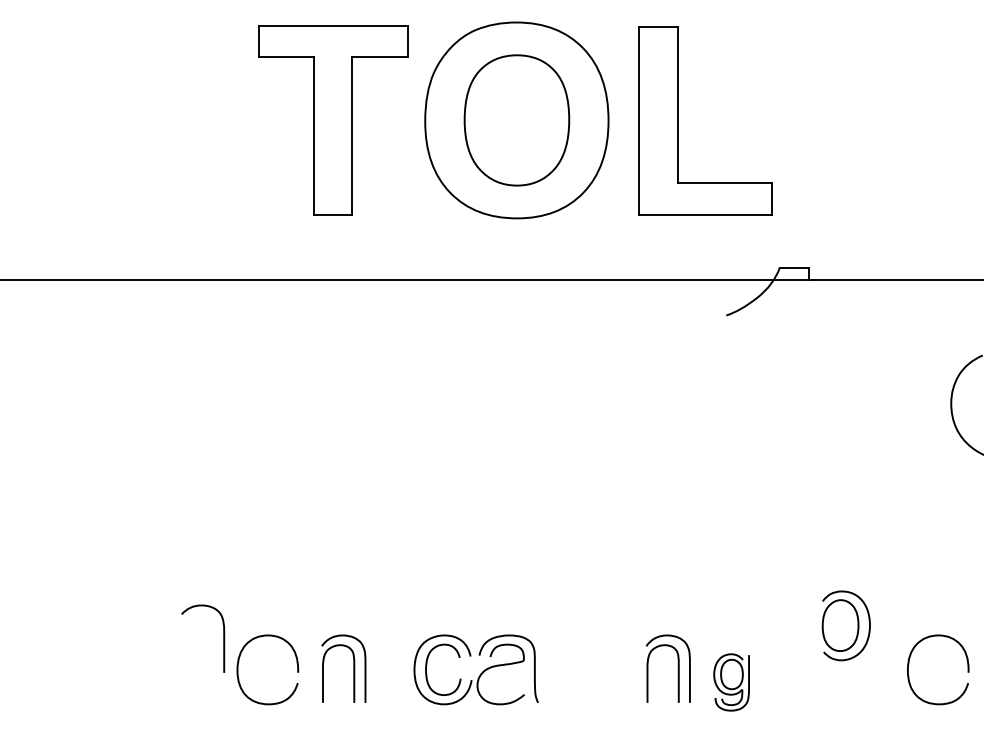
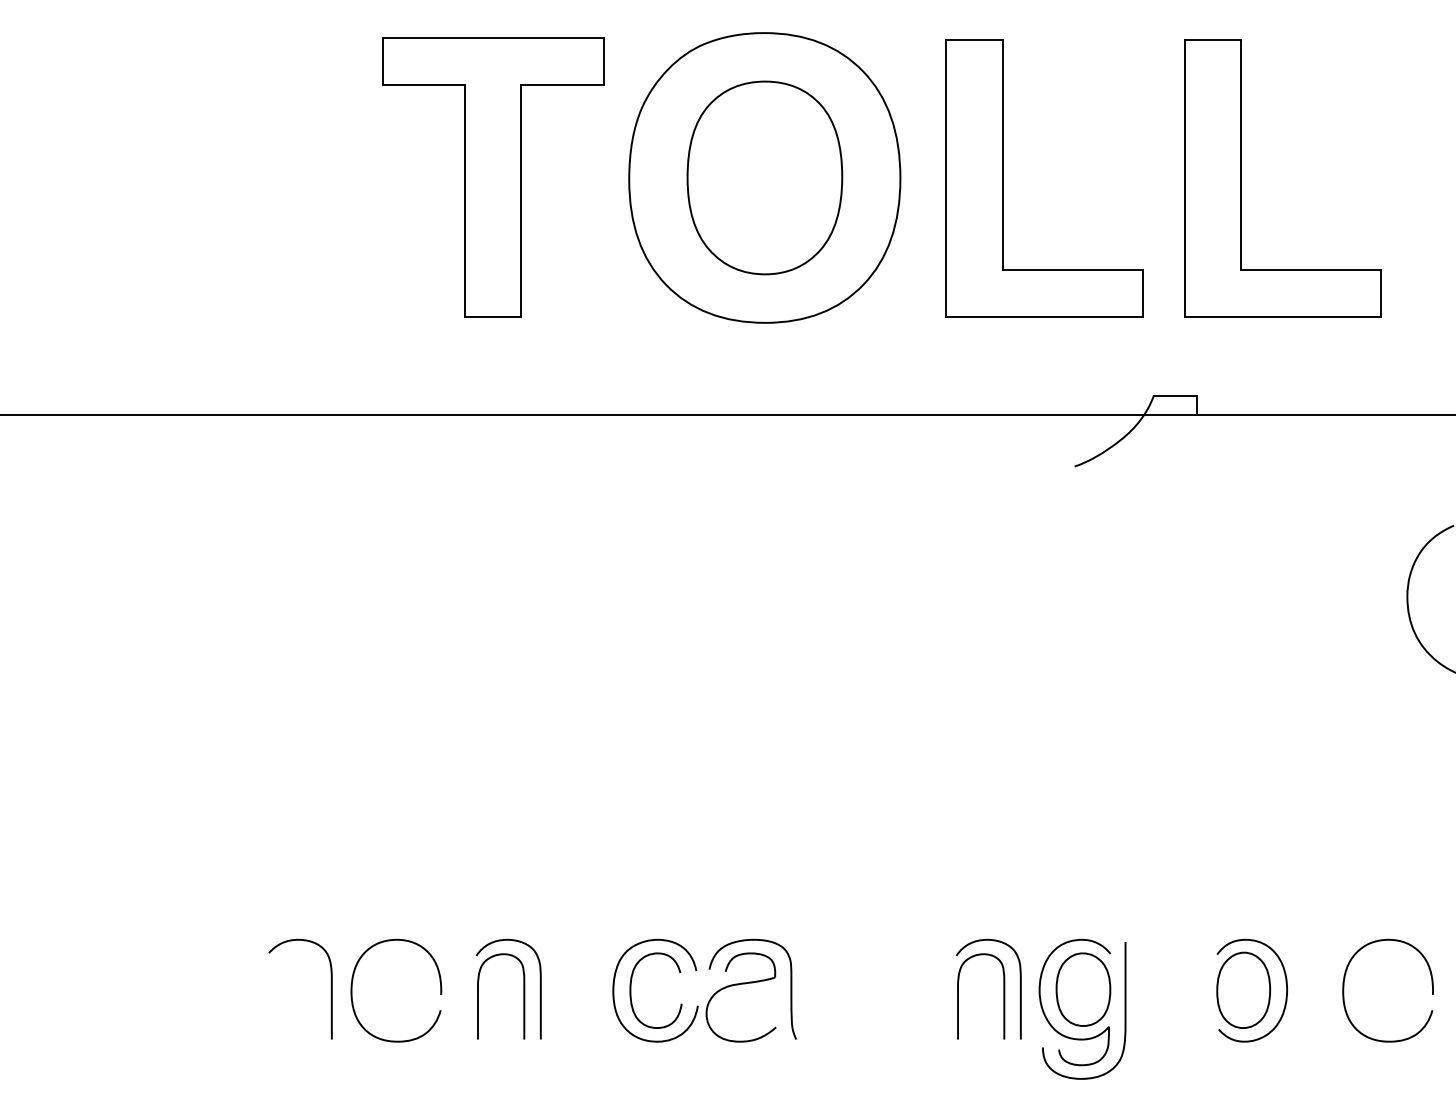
part: (839, 120) -> (1242, 178), added
part: (845, 625) -> (1250, 990), moved
curve: (223, 638) -> (330, 988), moved
part: (731, 682) -> (1082, 1009), size x1.67

